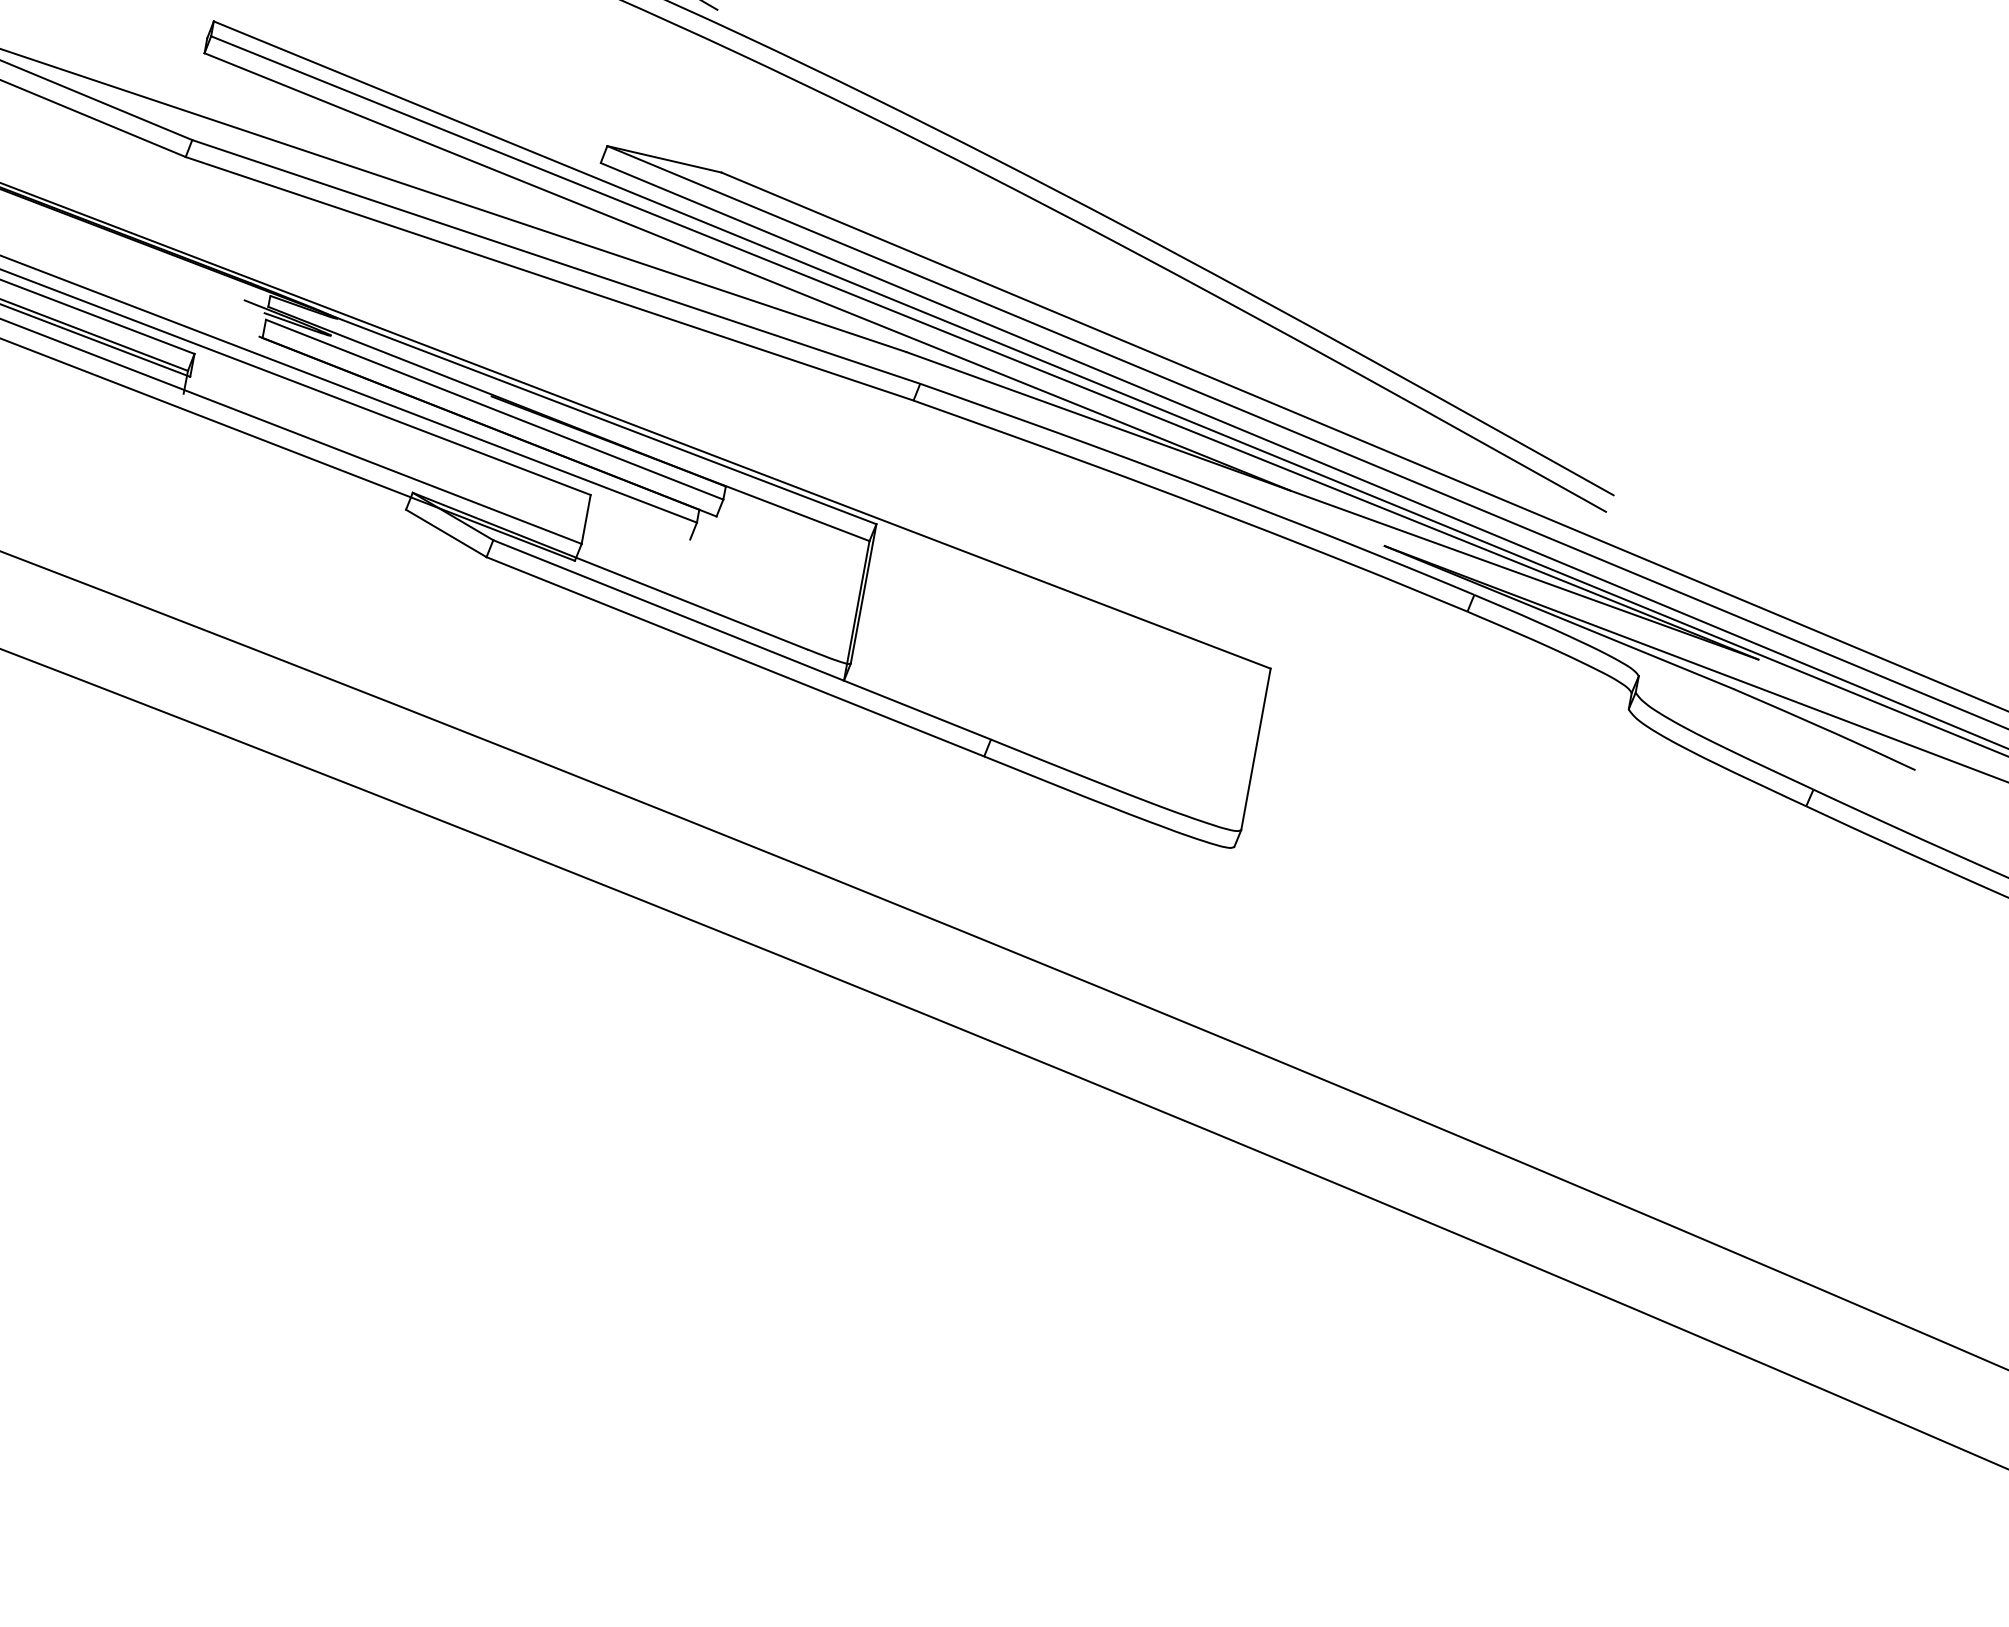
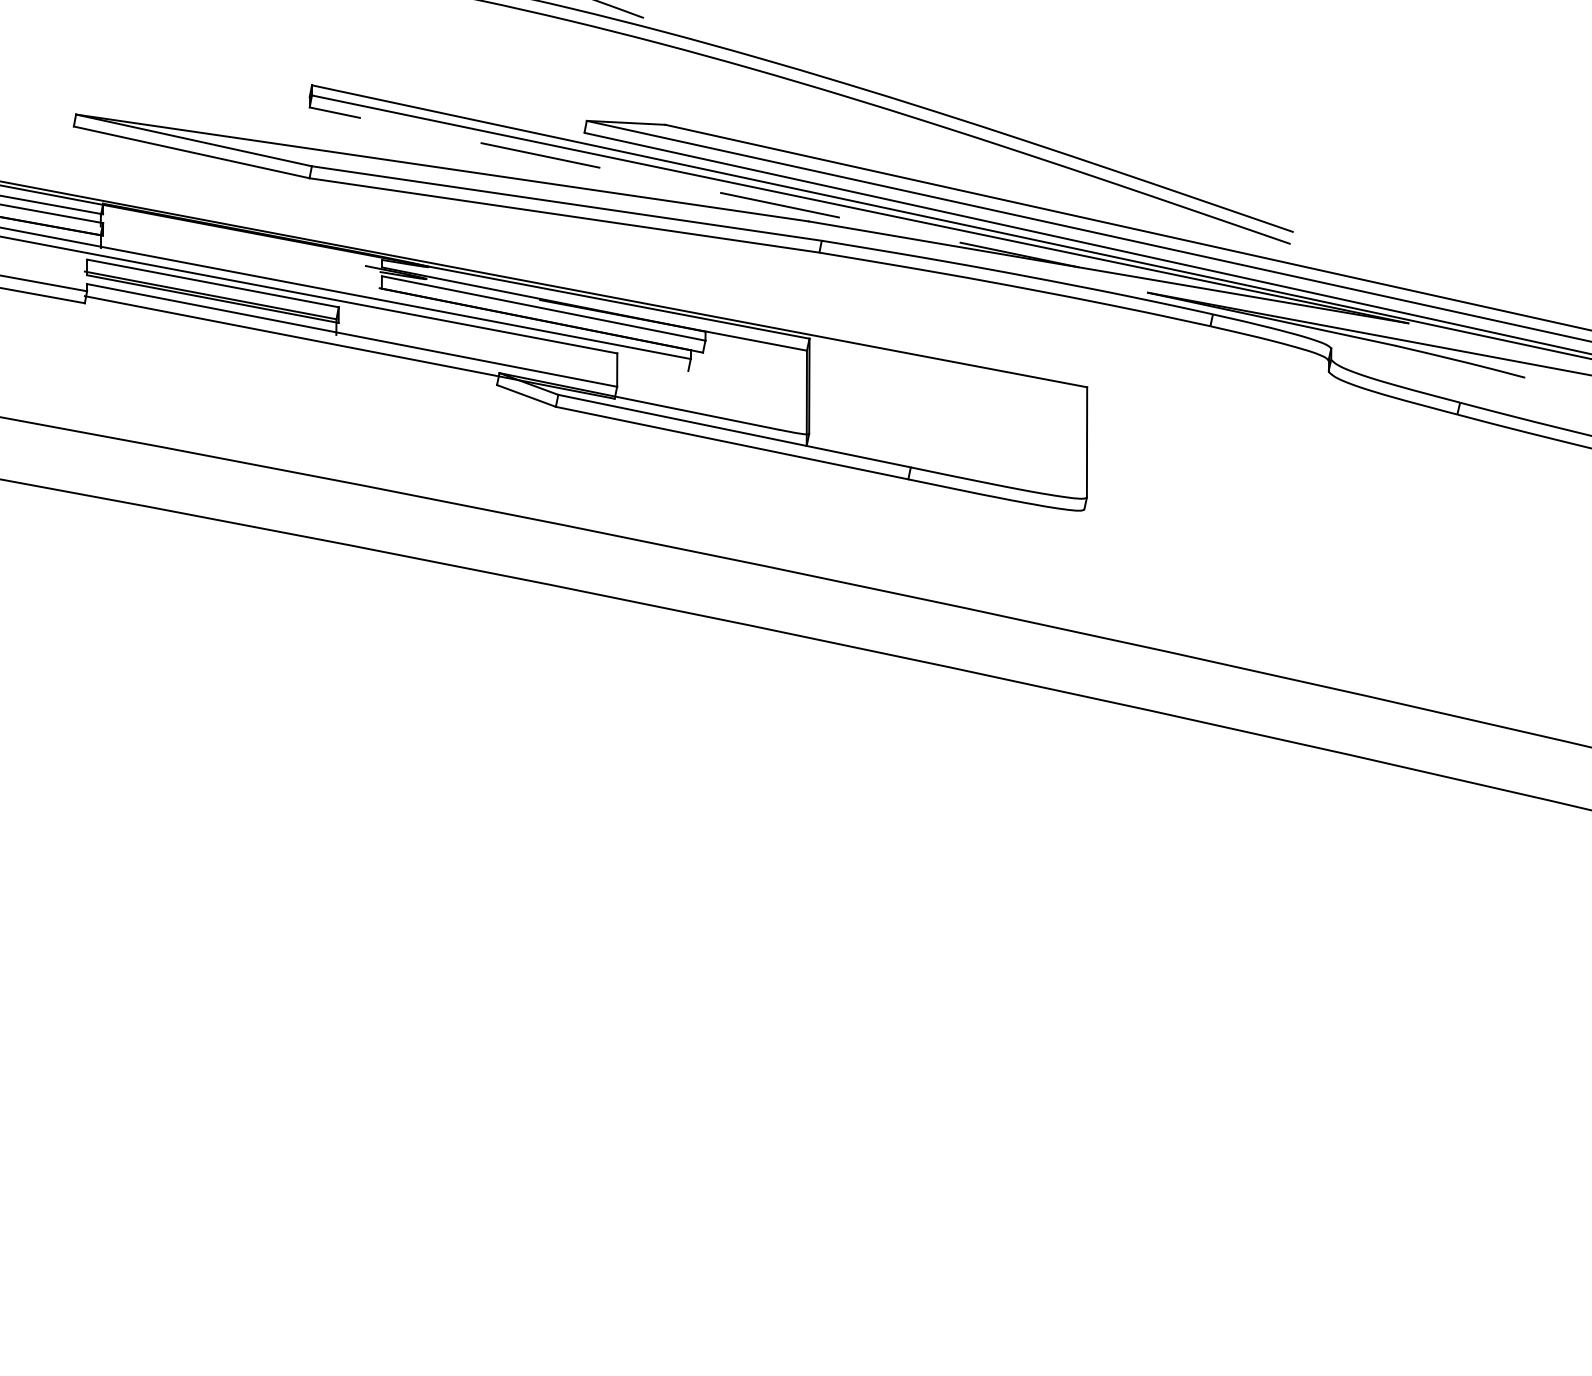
line: (747, 272) -> (694, 187), solid -> dashed

